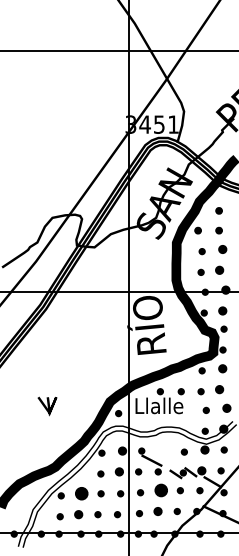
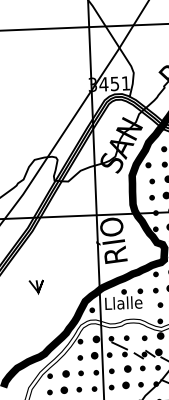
line: (47, 406) -> (36, 287), moved
part: (160, 450) -> (126, 337), added
part: (160, 490) -> (127, 368), size x0.62
part: (81, 493) -> (65, 373), size x0.62

